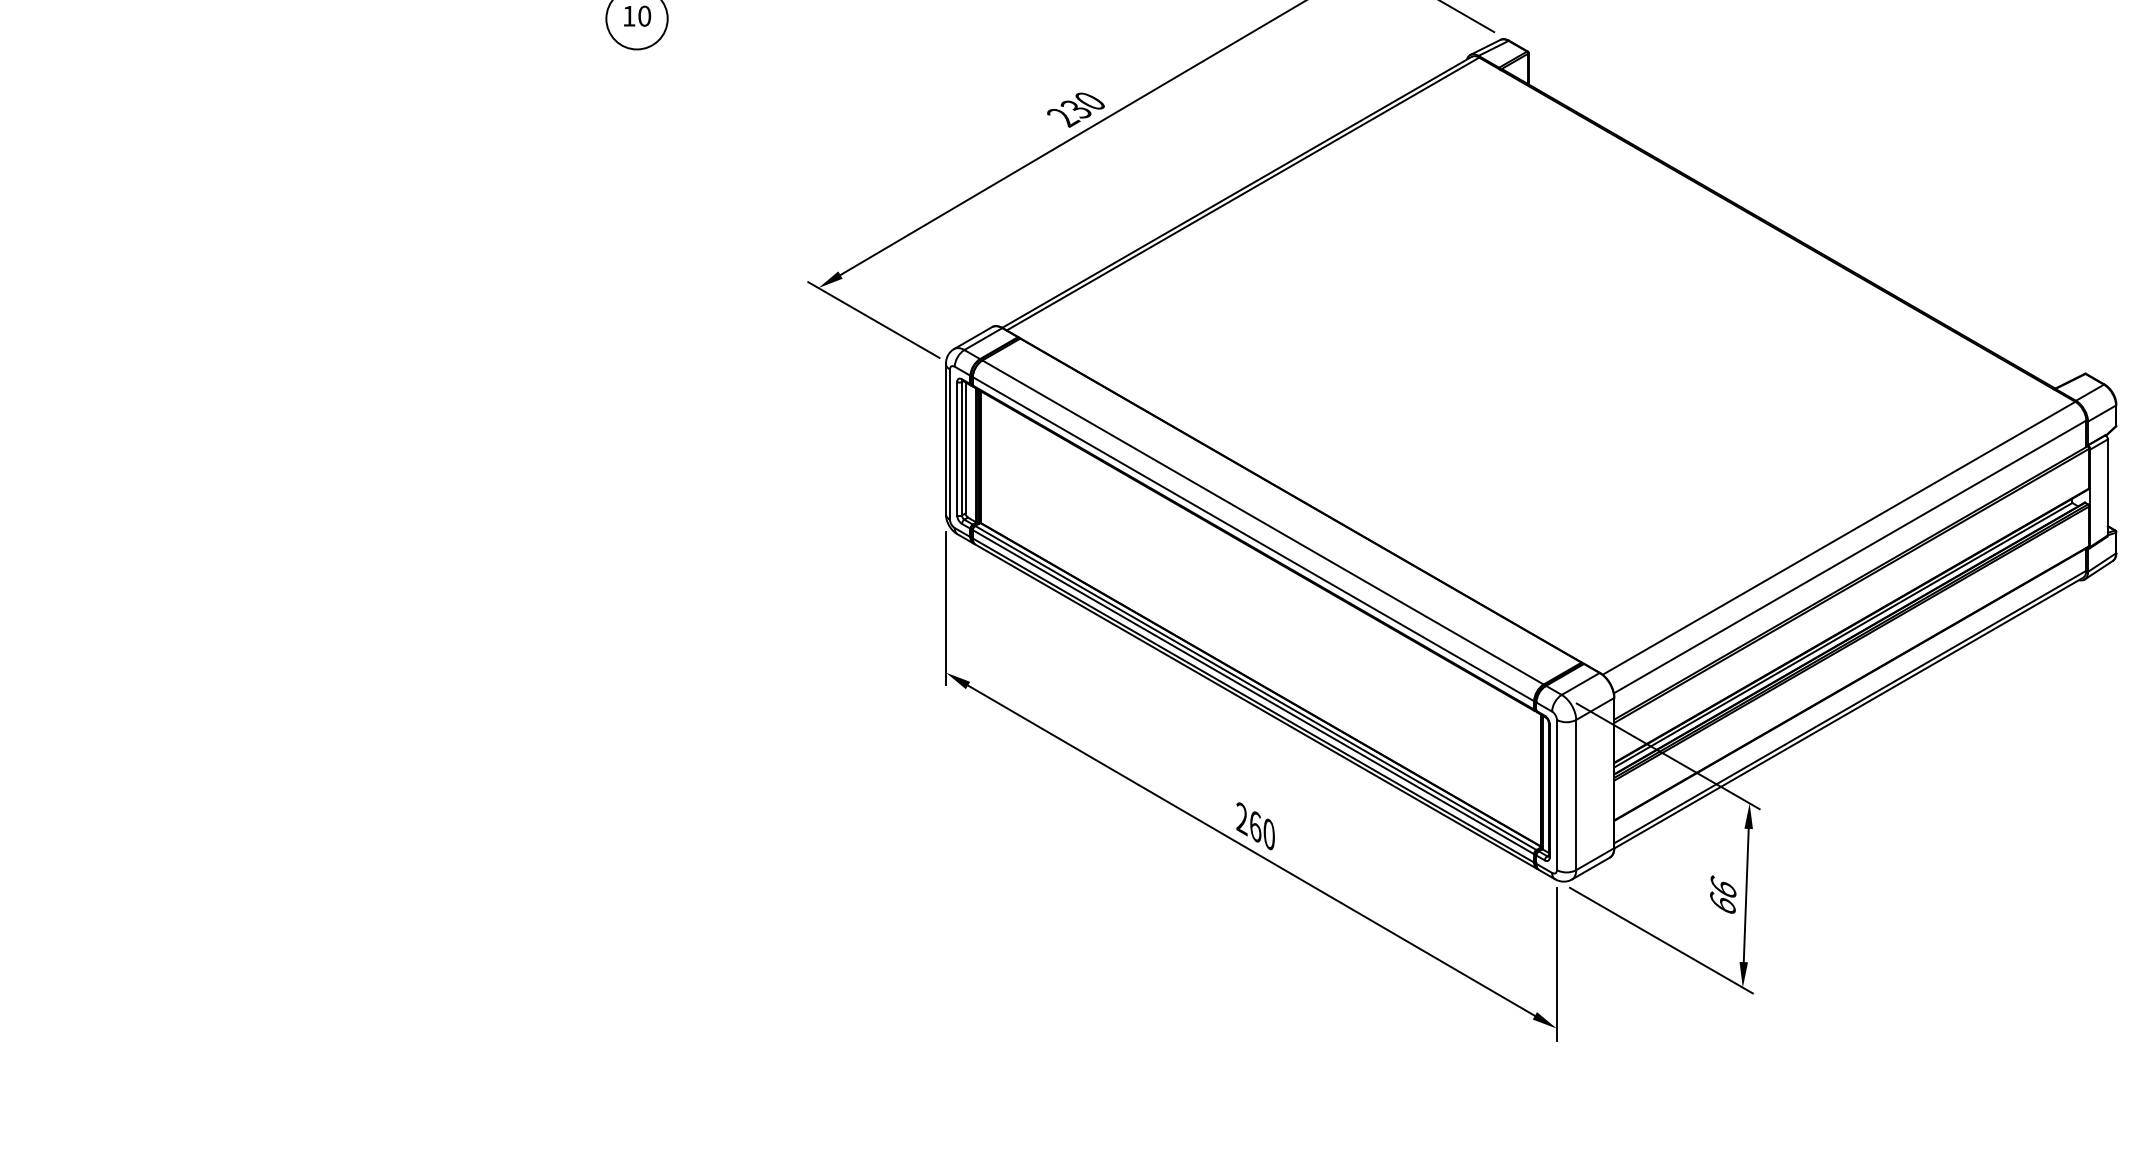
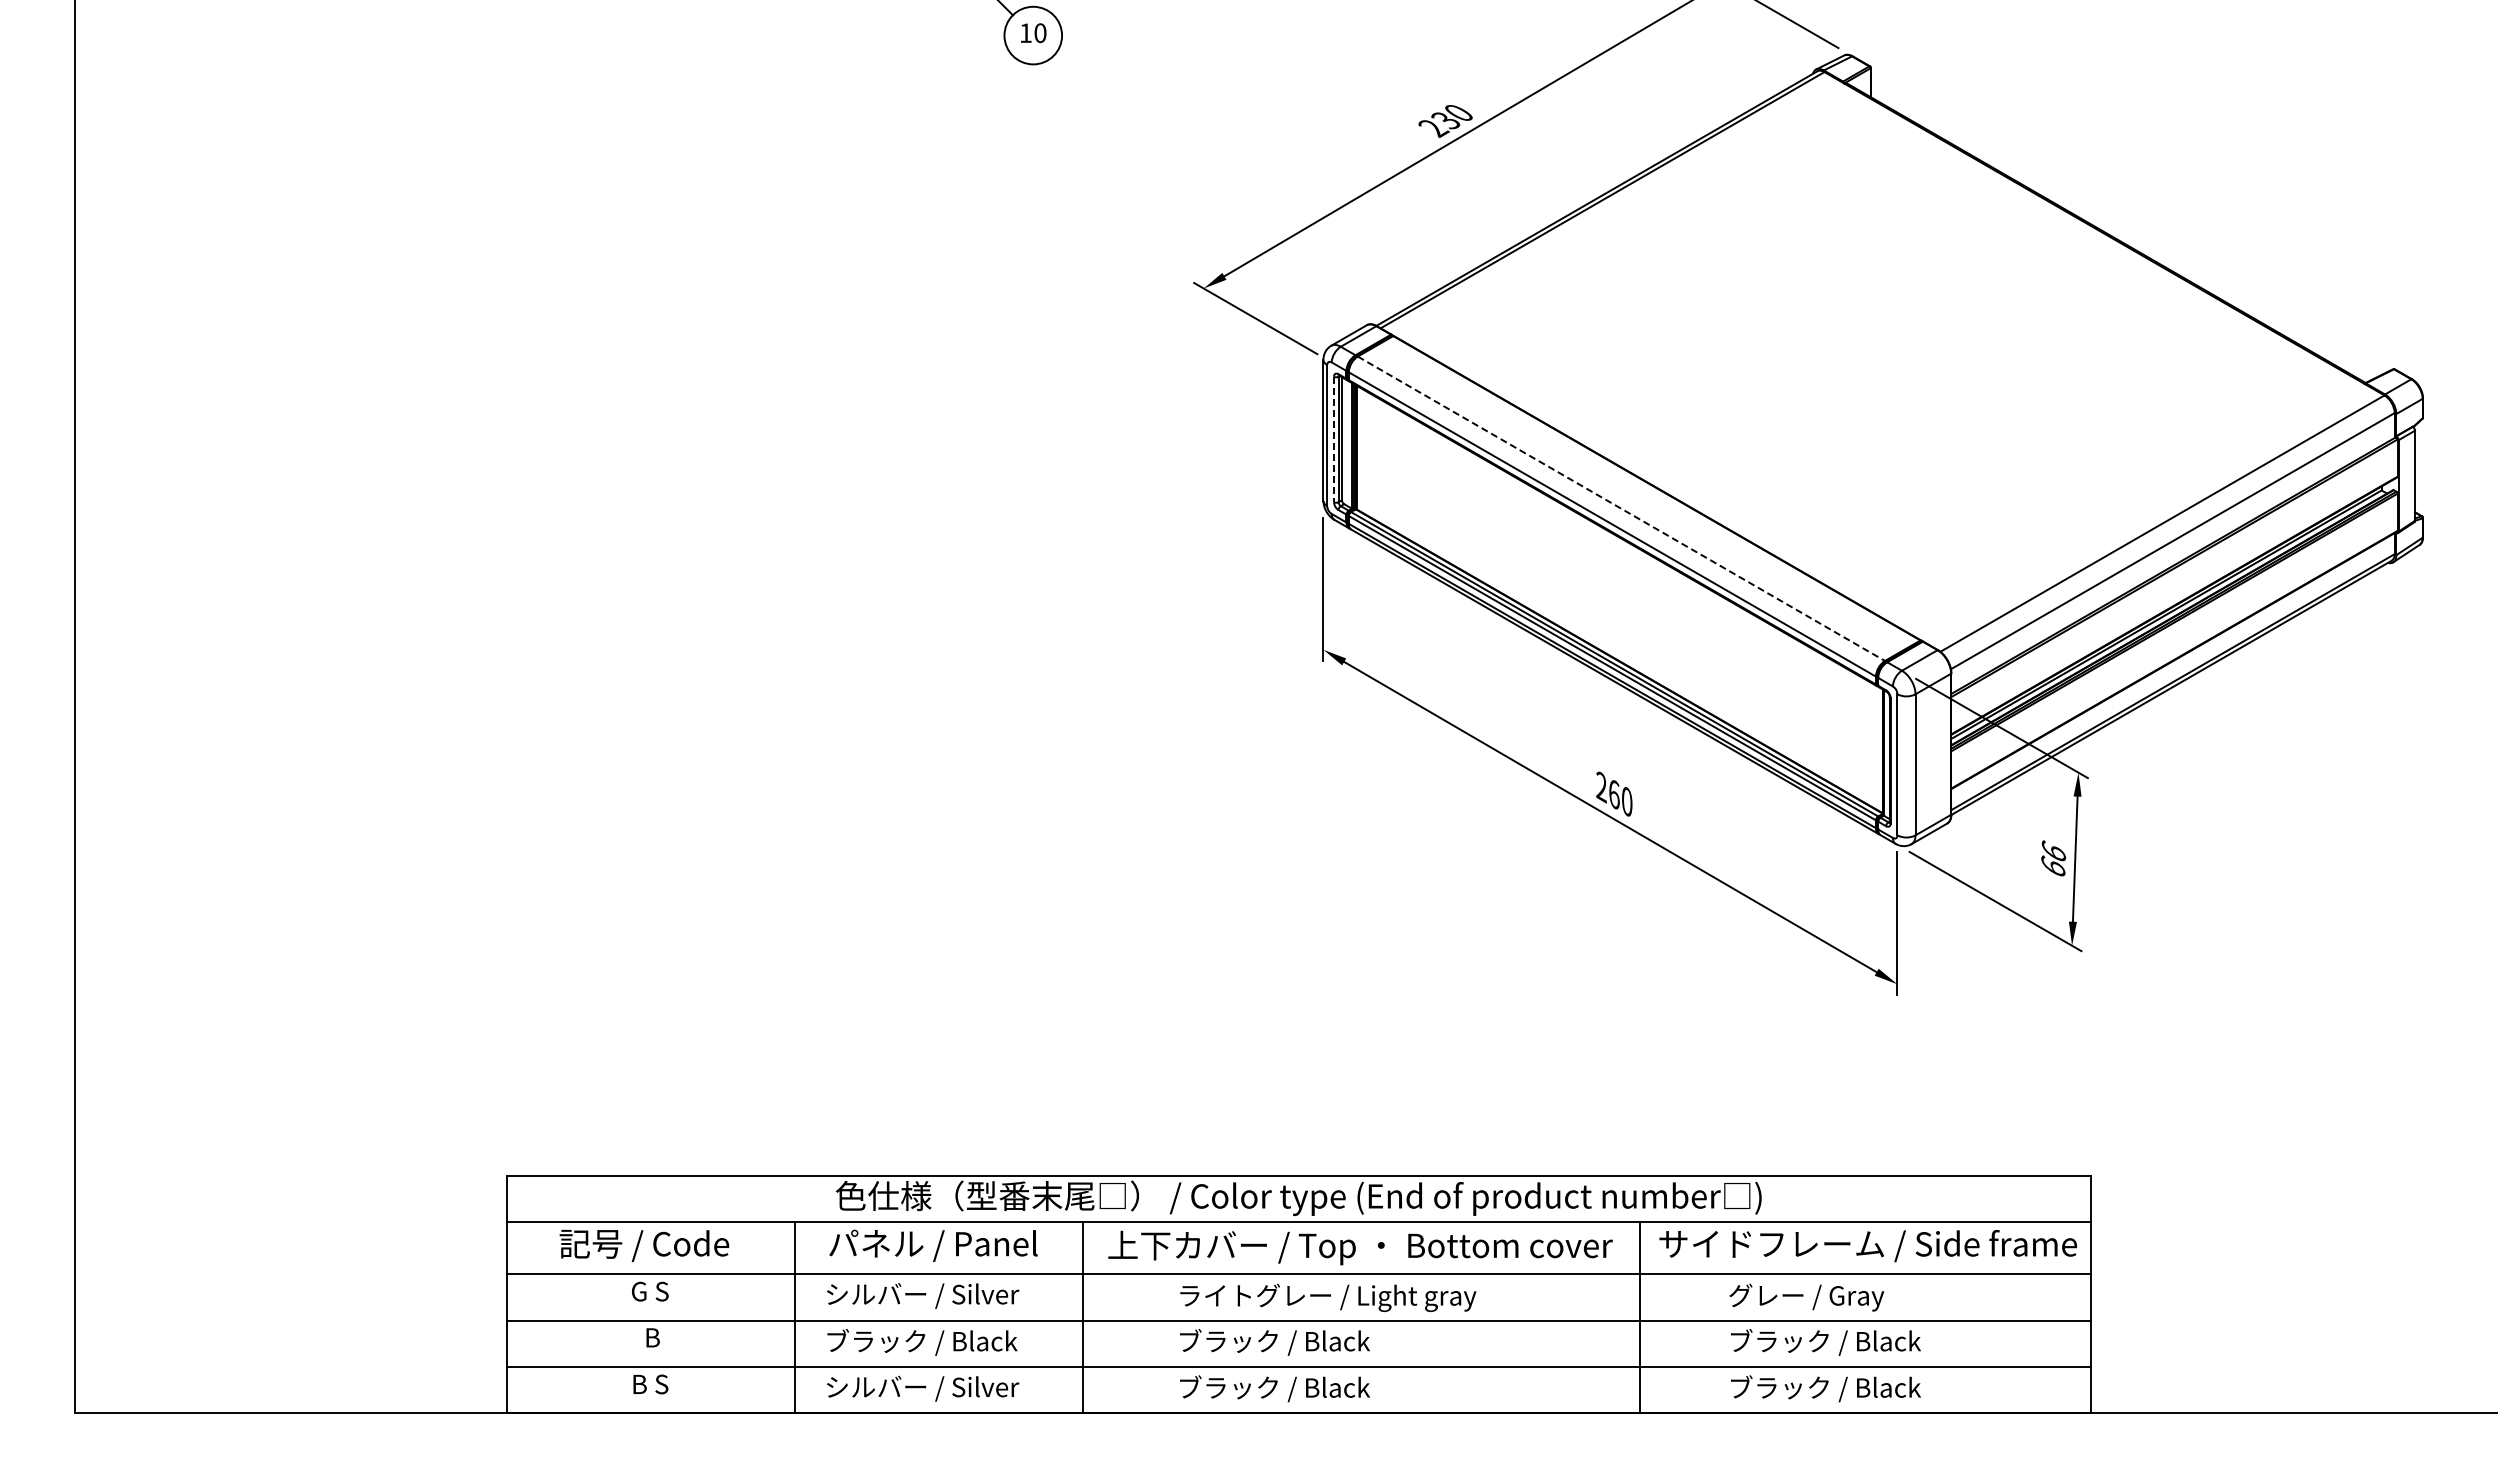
line: (957, 448) -> (1334, 439), solid -> dashed
line: (1263, 523) -> (1621, 509), solid -> dashed

